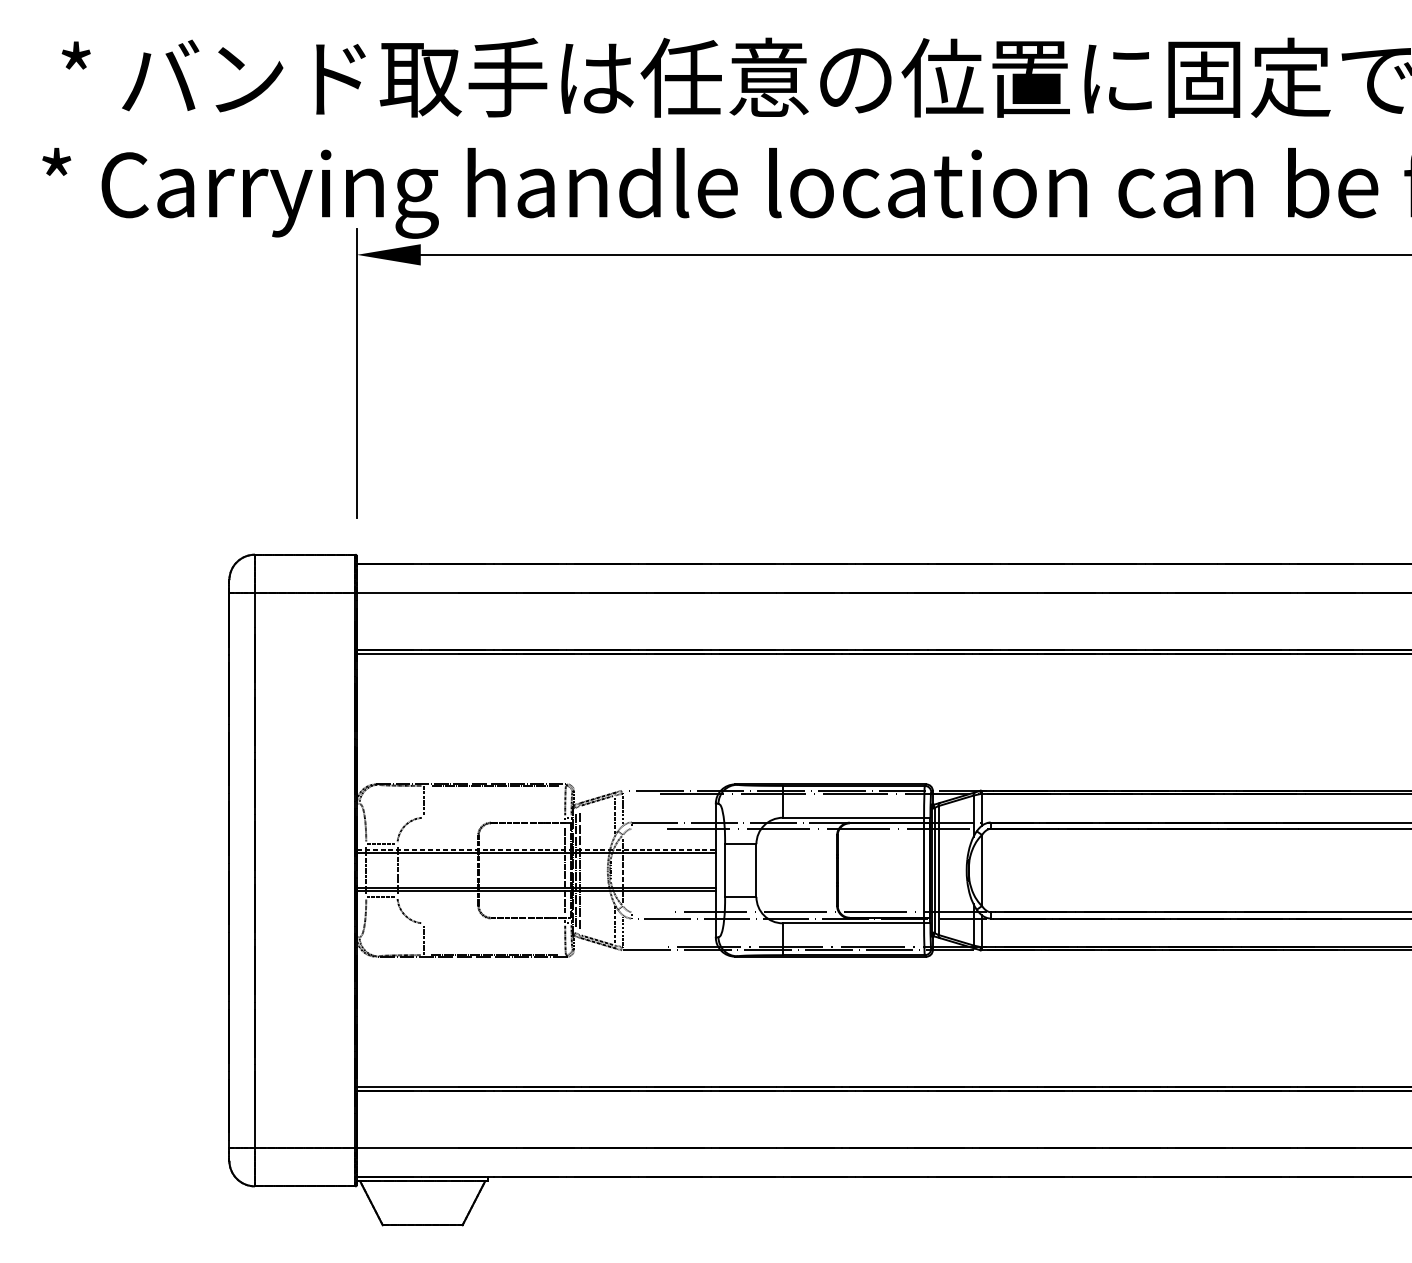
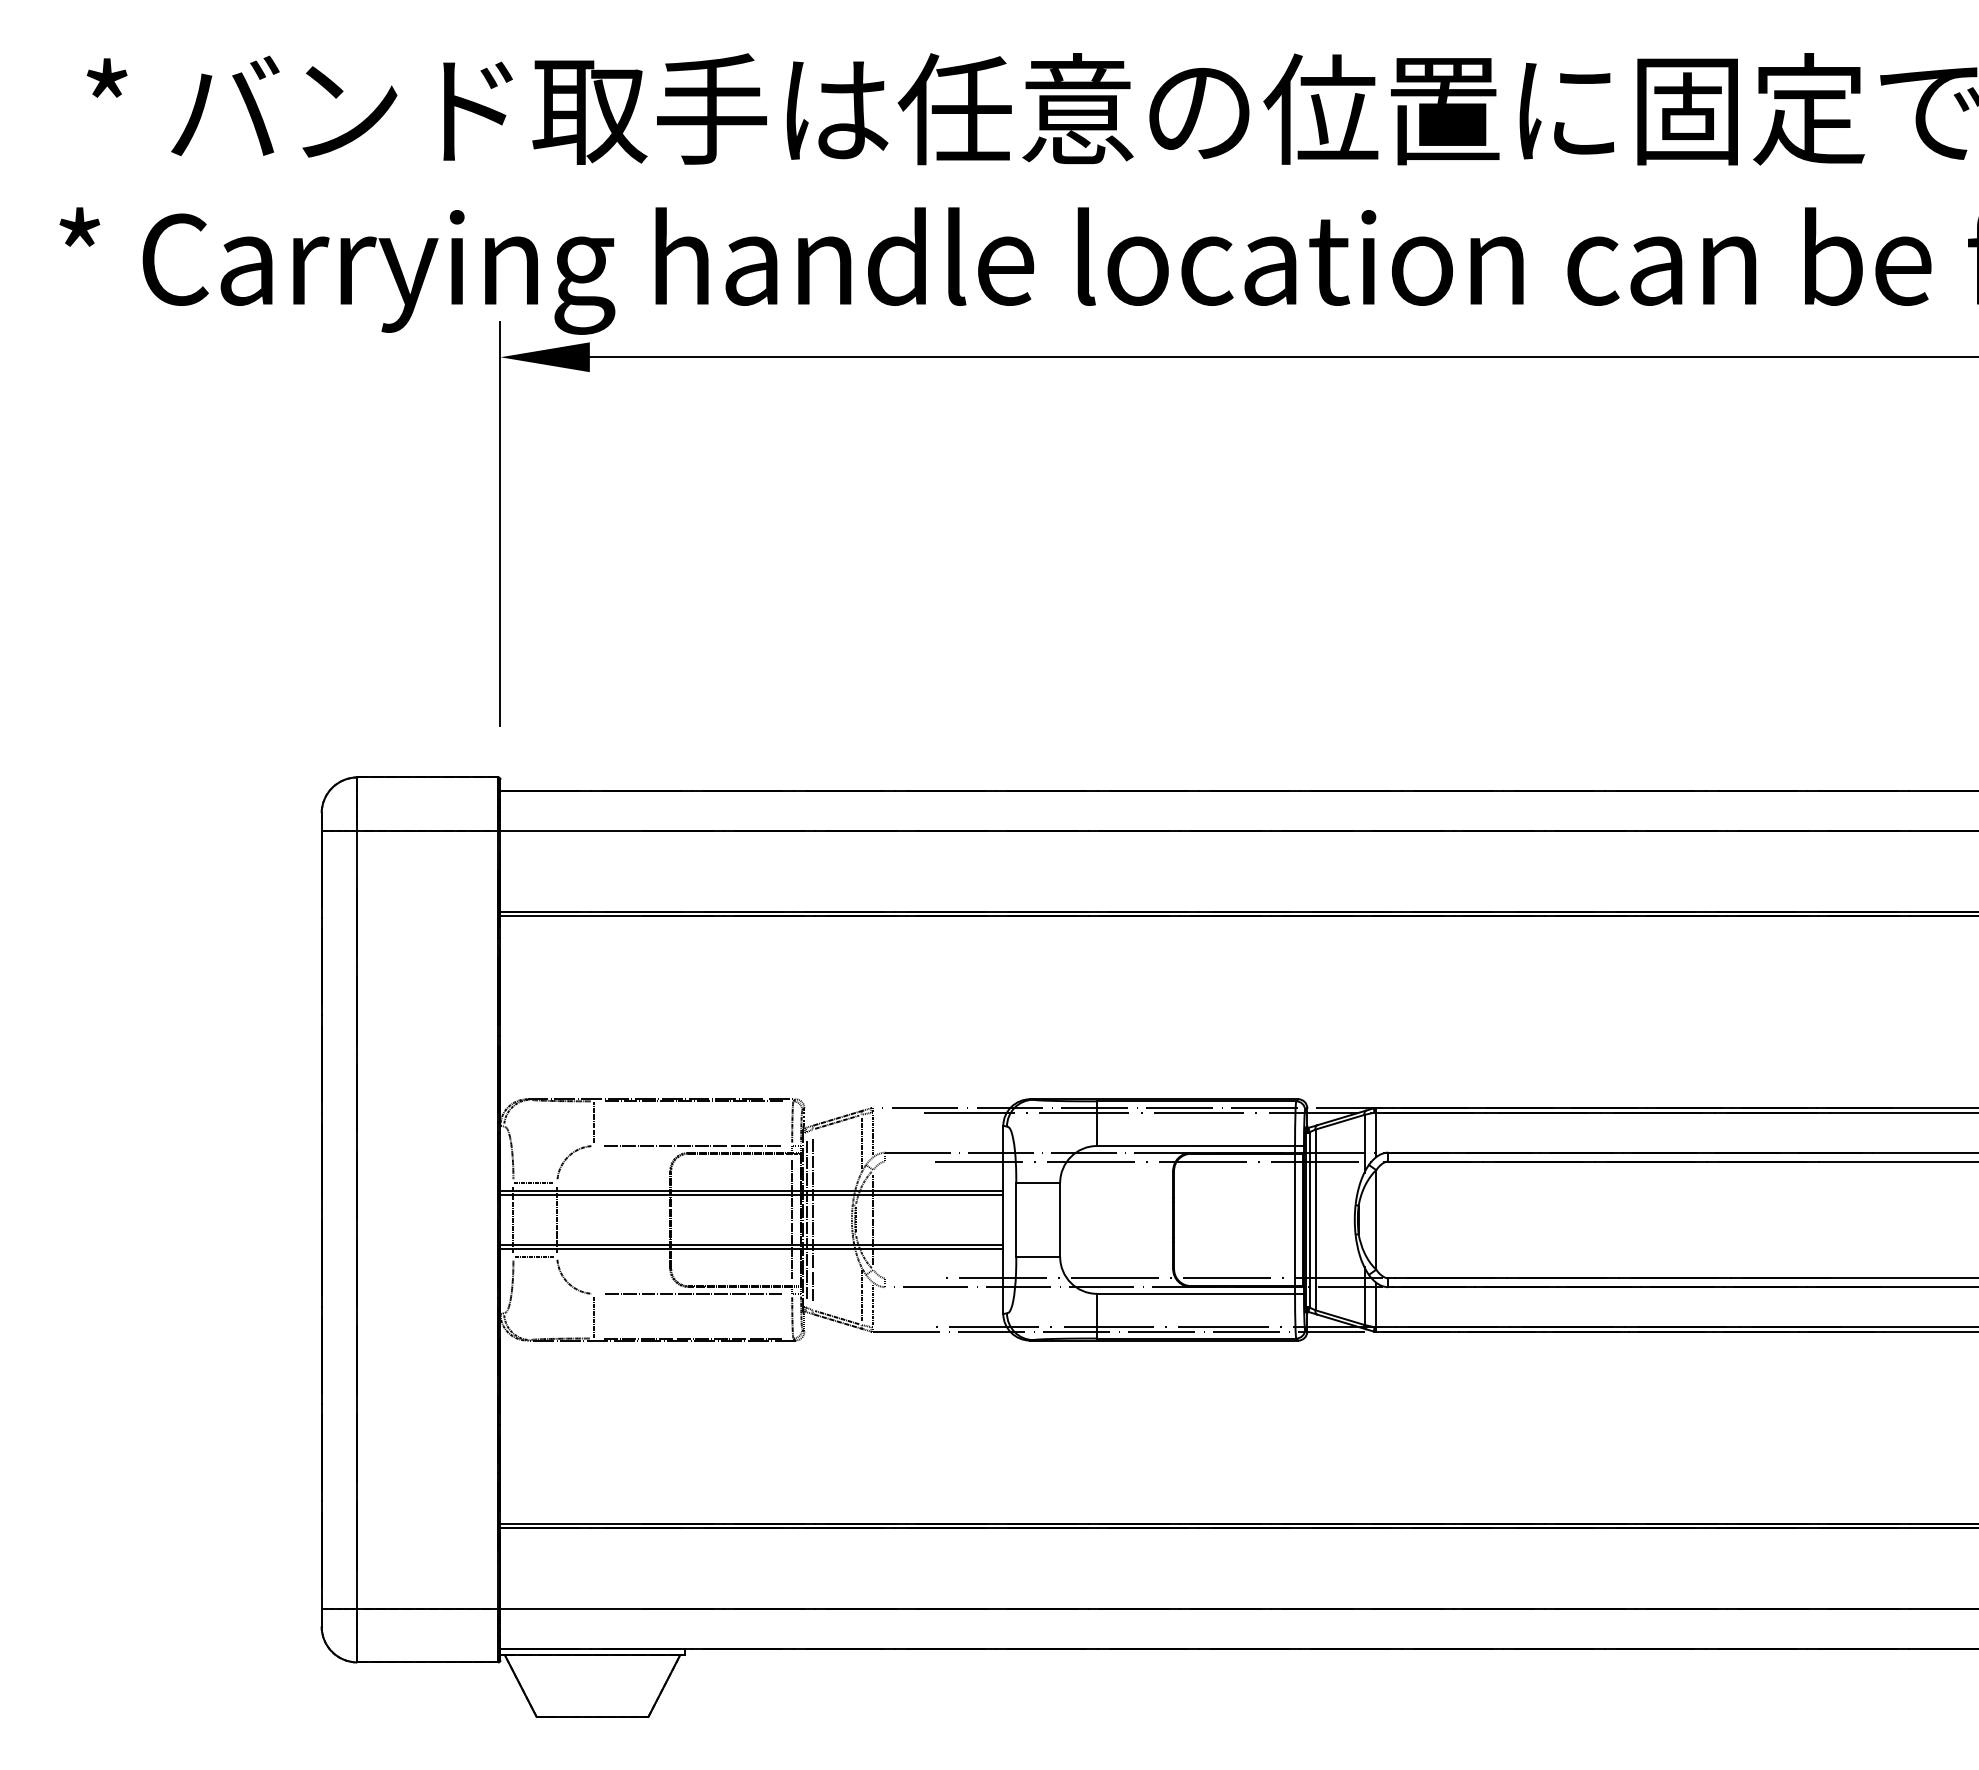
line: (494, 818) -> (693, 1146), added
line: (536, 849) -> (752, 1190), dashed -> solid
line: (494, 923) -> (693, 1293), added

